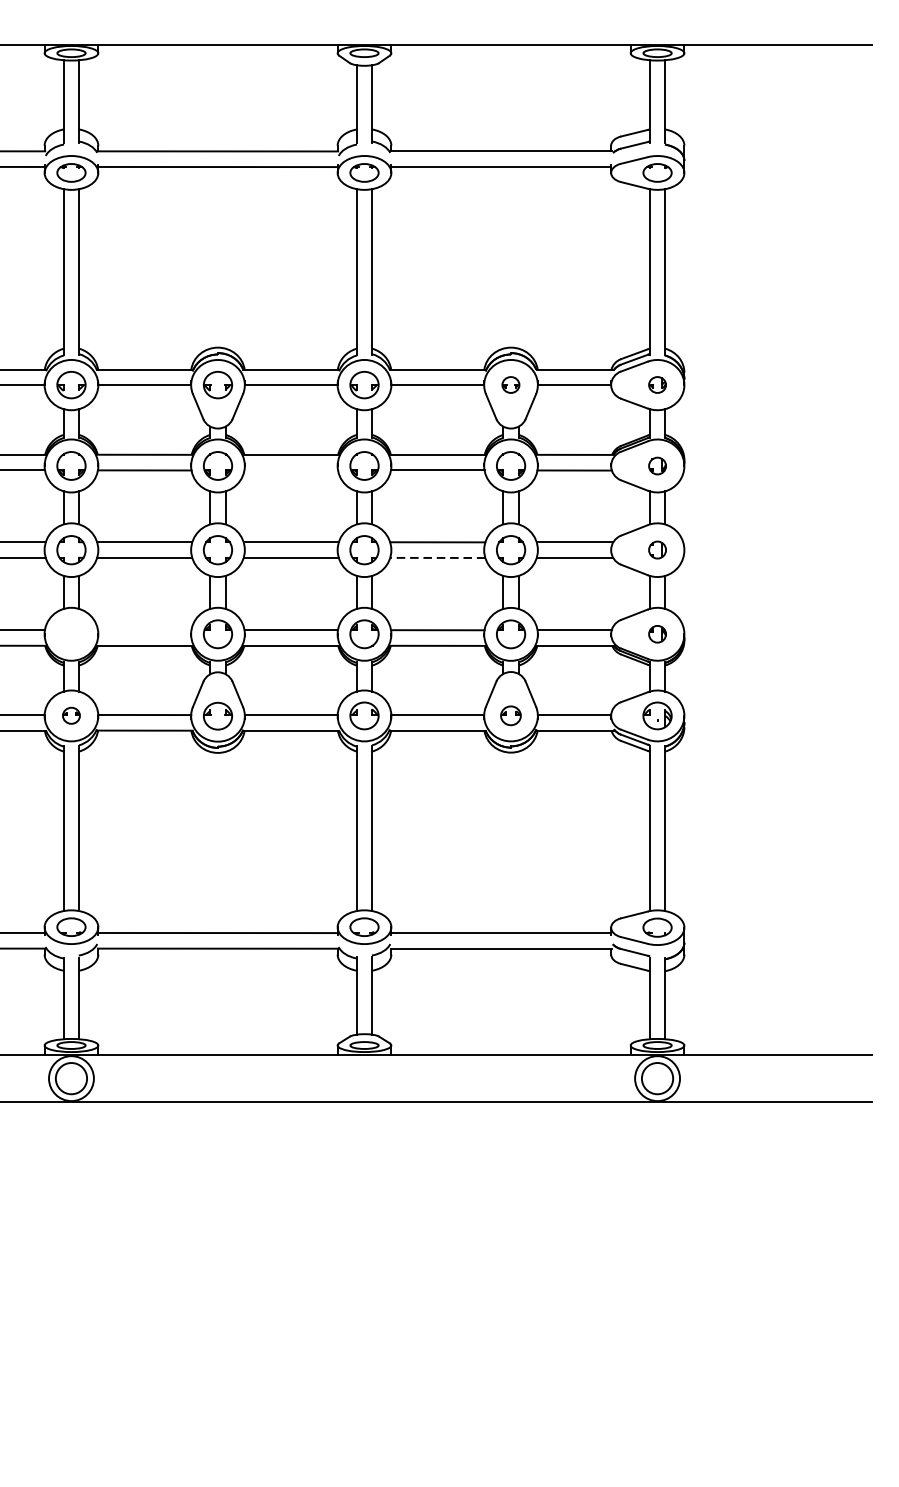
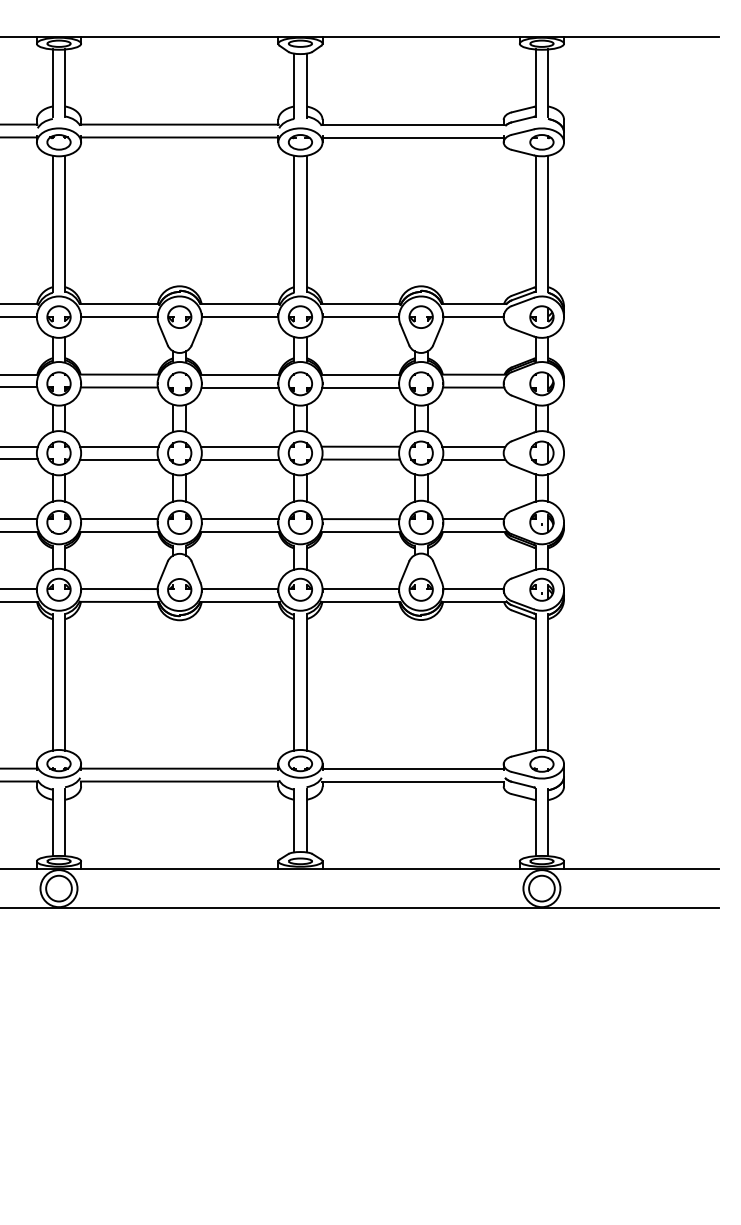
part: (510, 384) -> (420, 316), size x1.67
part: (657, 384) -> (541, 316), size x1.67
part: (657, 465) -> (541, 383), size x1.67
line: (290, 470) -> (239, 387), added
part: (657, 549) -> (541, 452), size x1.67
line: (437, 557) -> (360, 459), dashed -> solid
line: (143, 630) -> (118, 519), added
part: (70, 634) -> (58, 522), added
part: (657, 634) -> (541, 522), size x1.67
part: (70, 715) -> (58, 589), size x1.67
part: (510, 715) -> (420, 589), size x1.43

